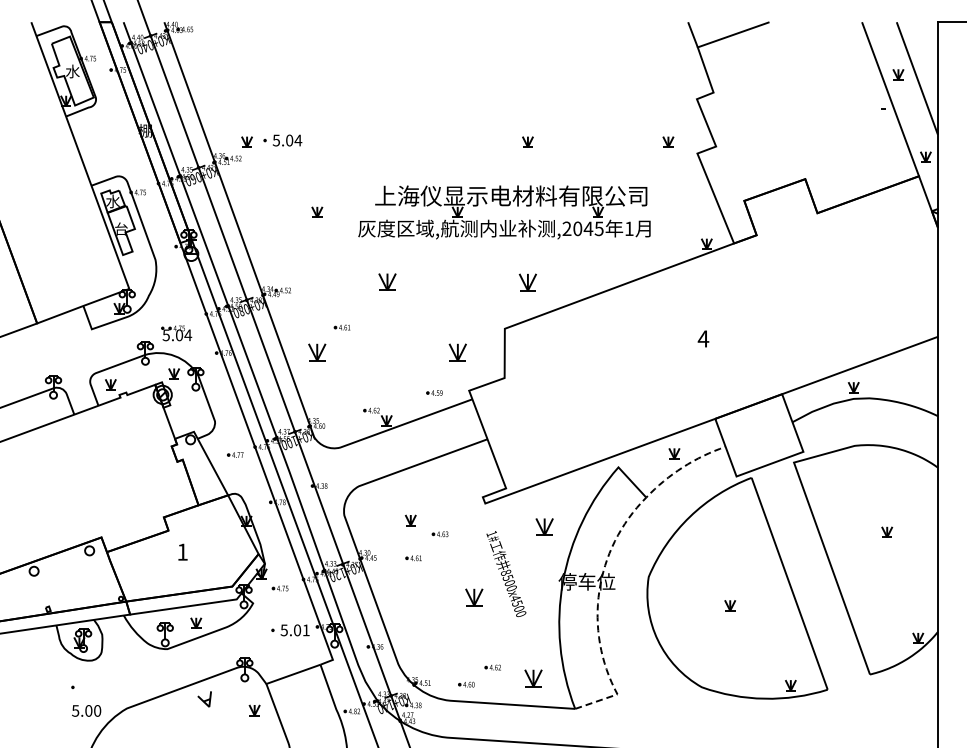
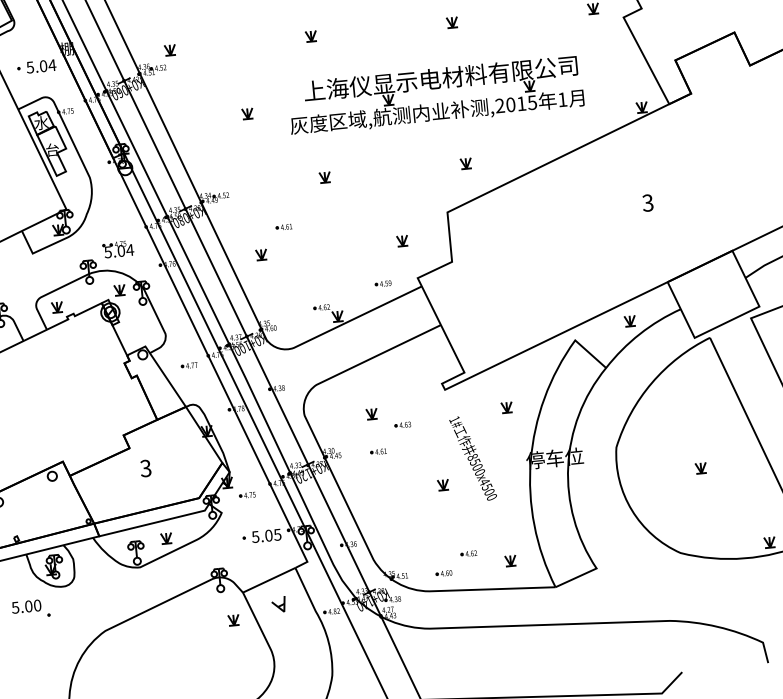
text: (282, 140) -> (36, 66), moved
part: (387, 141) -> (311, 35), added
text: (588, 228) -> (521, 103), ,2045 -> ,2015
part: (387, 282) -> (325, 177), size x0.62
part: (527, 282) -> (465, 163), size x0.62
text: (703, 338) -> (647, 202), 4 -> 3
part: (317, 352) -> (261, 254), size x0.62
part: (457, 352) -> (402, 240), size x0.62
part: (544, 526) -> (506, 407), size x0.62
text: (182, 551) -> (145, 467), 1 -> 3
line: (605, 565) -> (571, 440), dashed -> solid
part: (474, 596) -> (443, 484), size x0.62
text: (305, 630) -> (276, 535), 5.01 -> 5.05
part: (533, 678) -> (510, 560), size x0.62
part: (204, 699) -> (278, 604), moved
text: (86, 710) -> (26, 606), moved

